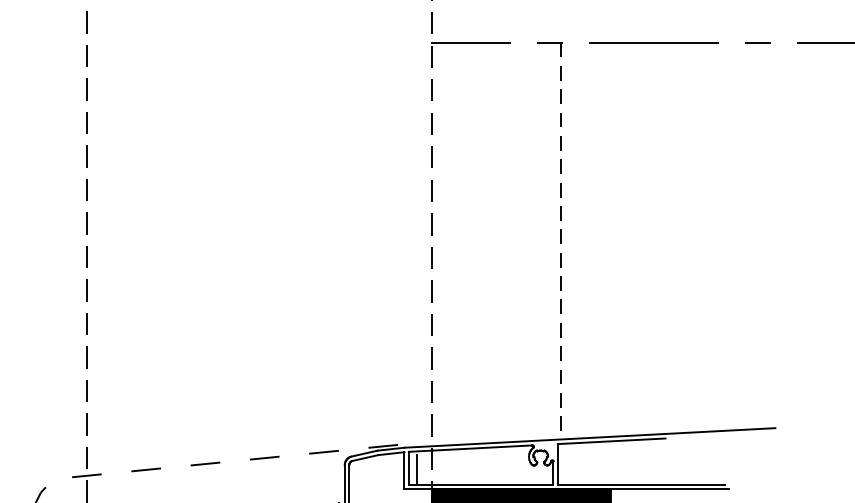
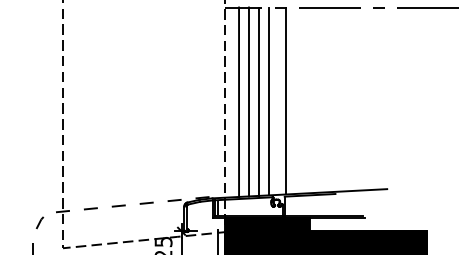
line: (523, 239) -> (268, 100), added
line: (461, 242) -> (239, 101), added
line: (480, 242) -> (248, 101), added
line: (502, 242) -> (258, 101), added
line: (561, 242) -> (286, 101), dashed -> solid

